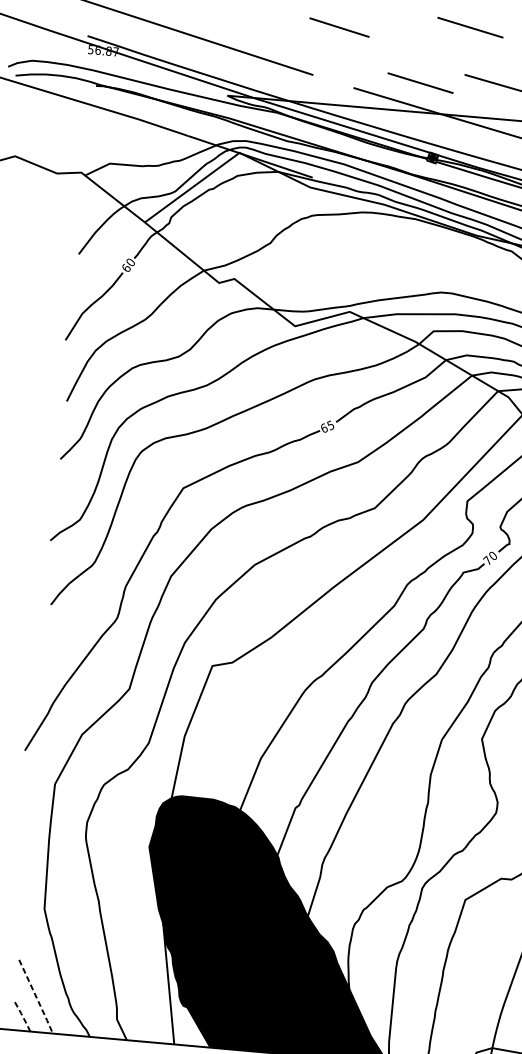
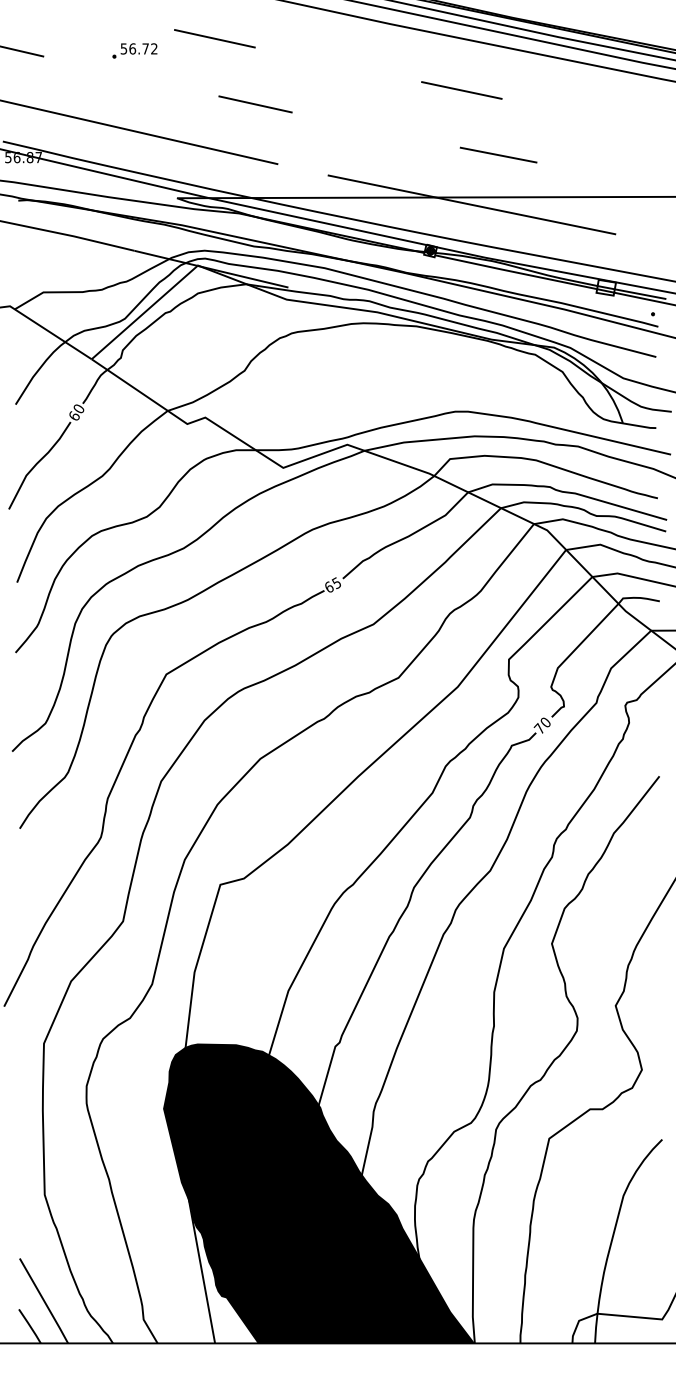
line: (339, 27) -> (255, 104), moved
line: (420, 83) -> (407, 162), removed
line: (36, 997) -> (44, 1301), dashed -> solid
line: (23, 1016) -> (30, 1326), dashed -> solid

